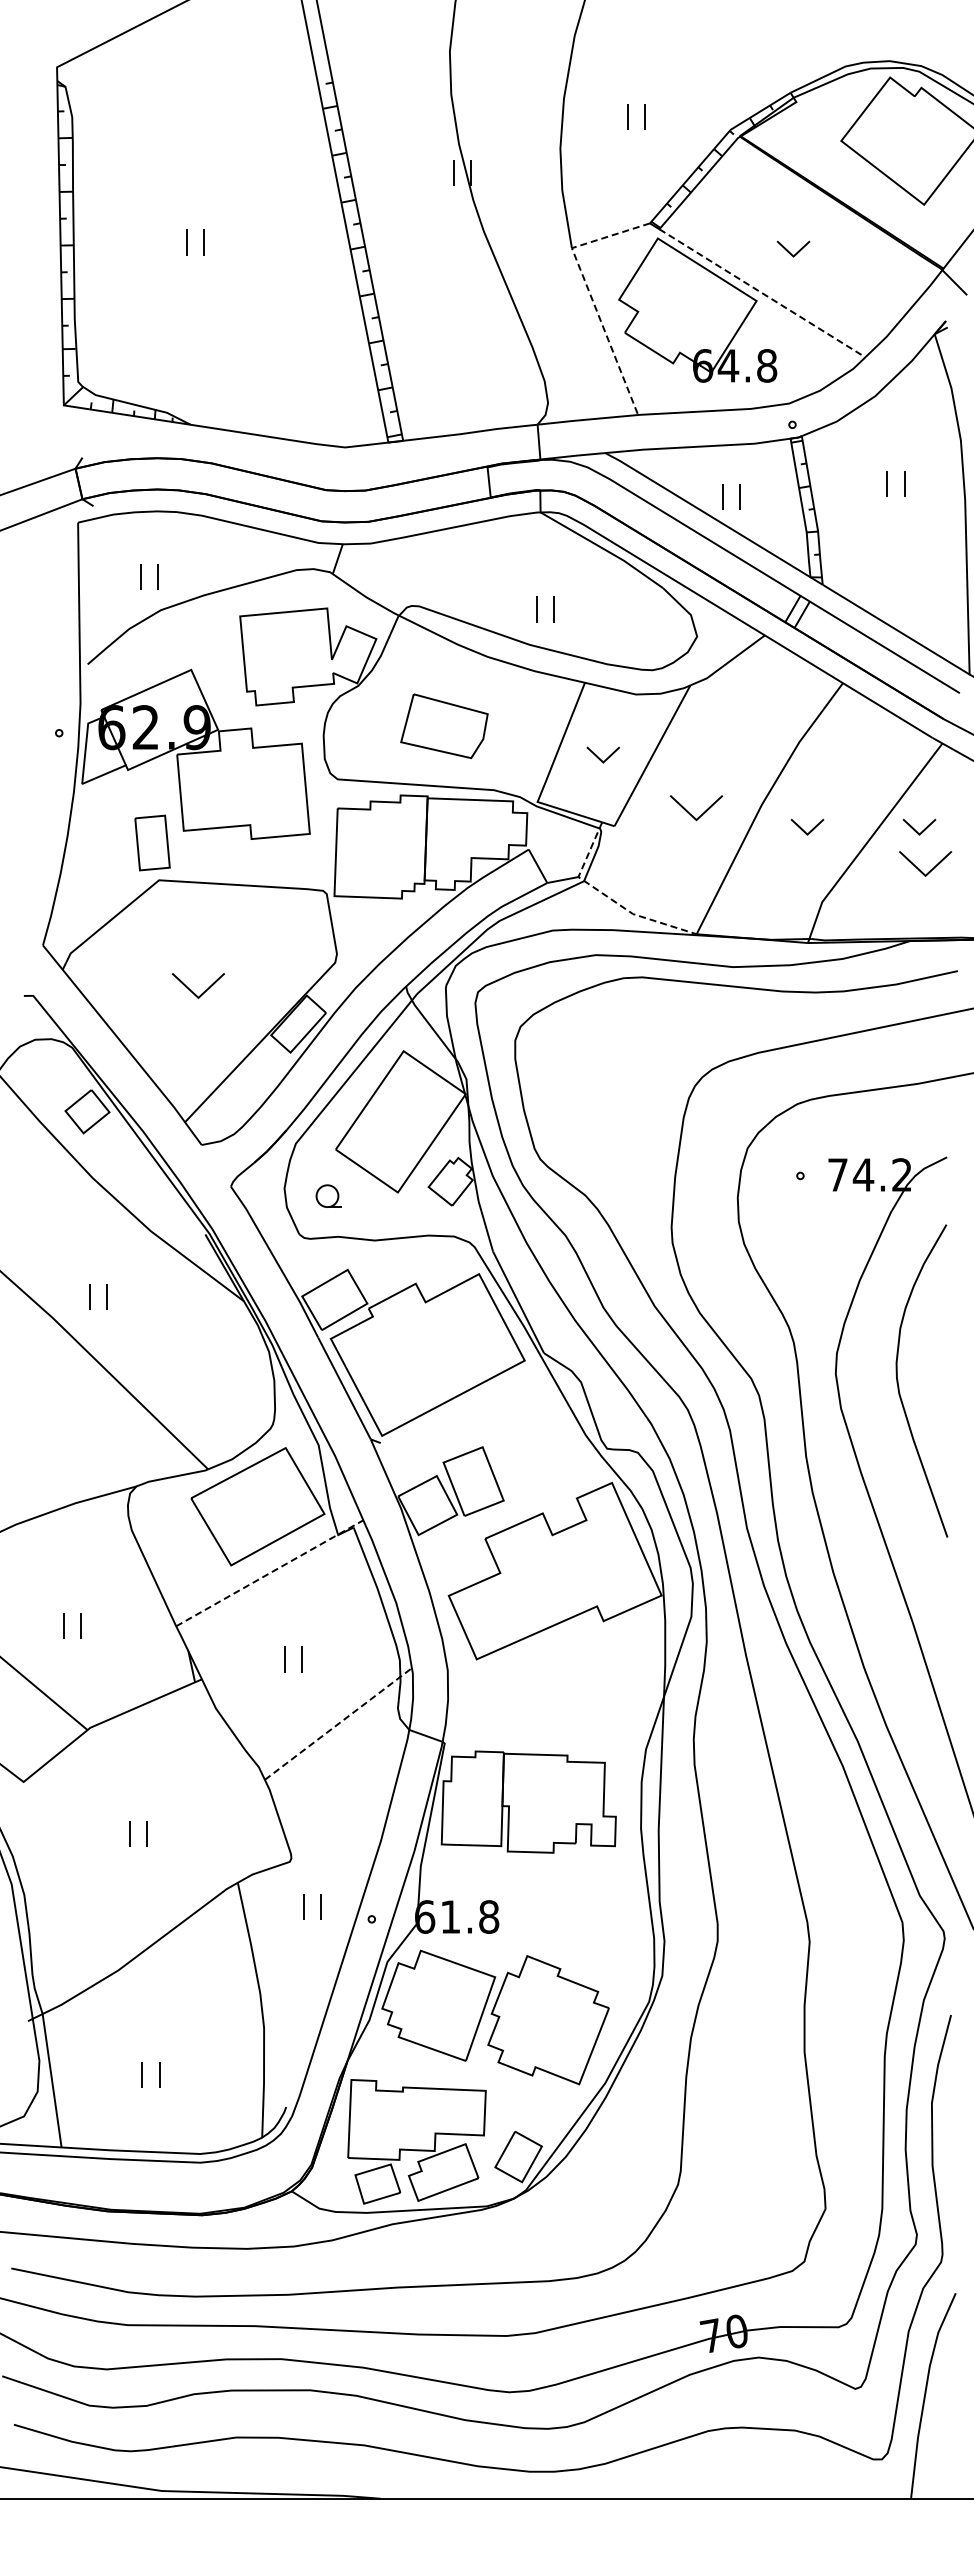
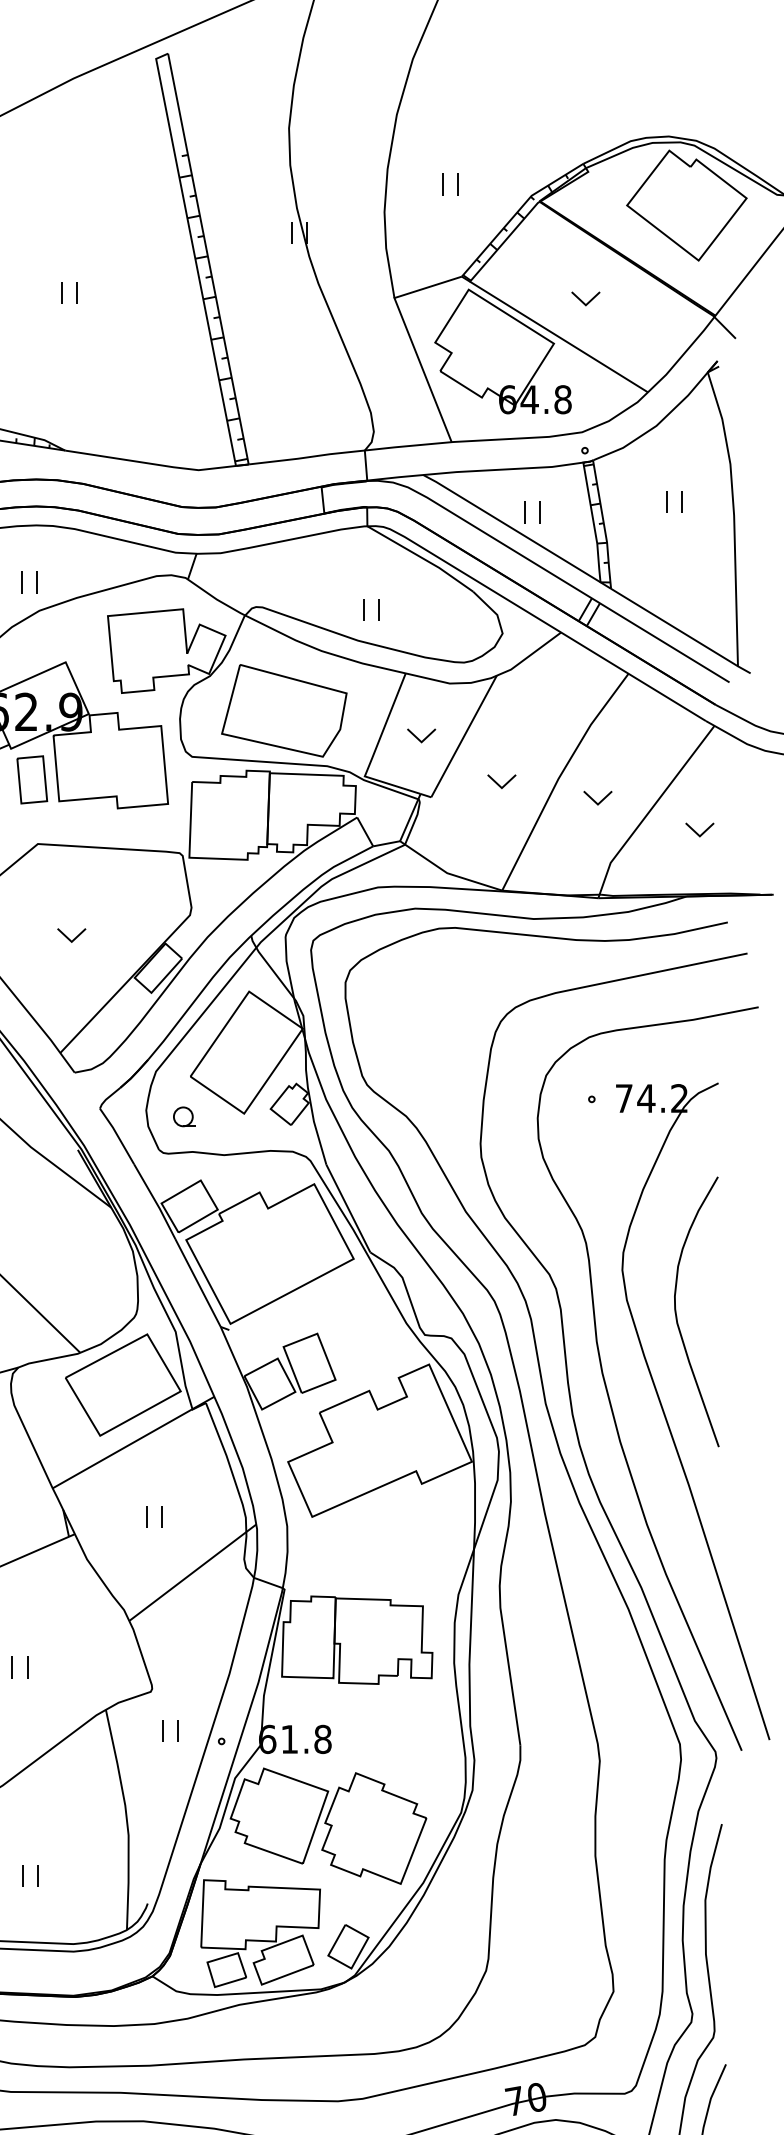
line: (589, 293) -> (409, 337), dashed -> solid
line: (762, 293) -> (559, 337), dashed -> solid
part: (444, 726) -> (284, 711), size x1.67
part: (695, 807) -> (501, 781), size x0.62
part: (919, 826) -> (694, 797), removed
part: (152, 842) -> (32, 779), moved
part: (925, 863) -> (699, 829), size x0.62
line: (609, 897) -> (426, 858), dashed -> solid
part: (197, 986) -> (71, 935), size x0.62
curve: (899, 1386) -> (677, 1316), moved
line: (271, 1572) -> (134, 1441), dashed -> solid
line: (339, 1723) -> (193, 1572), dashed -> solid

